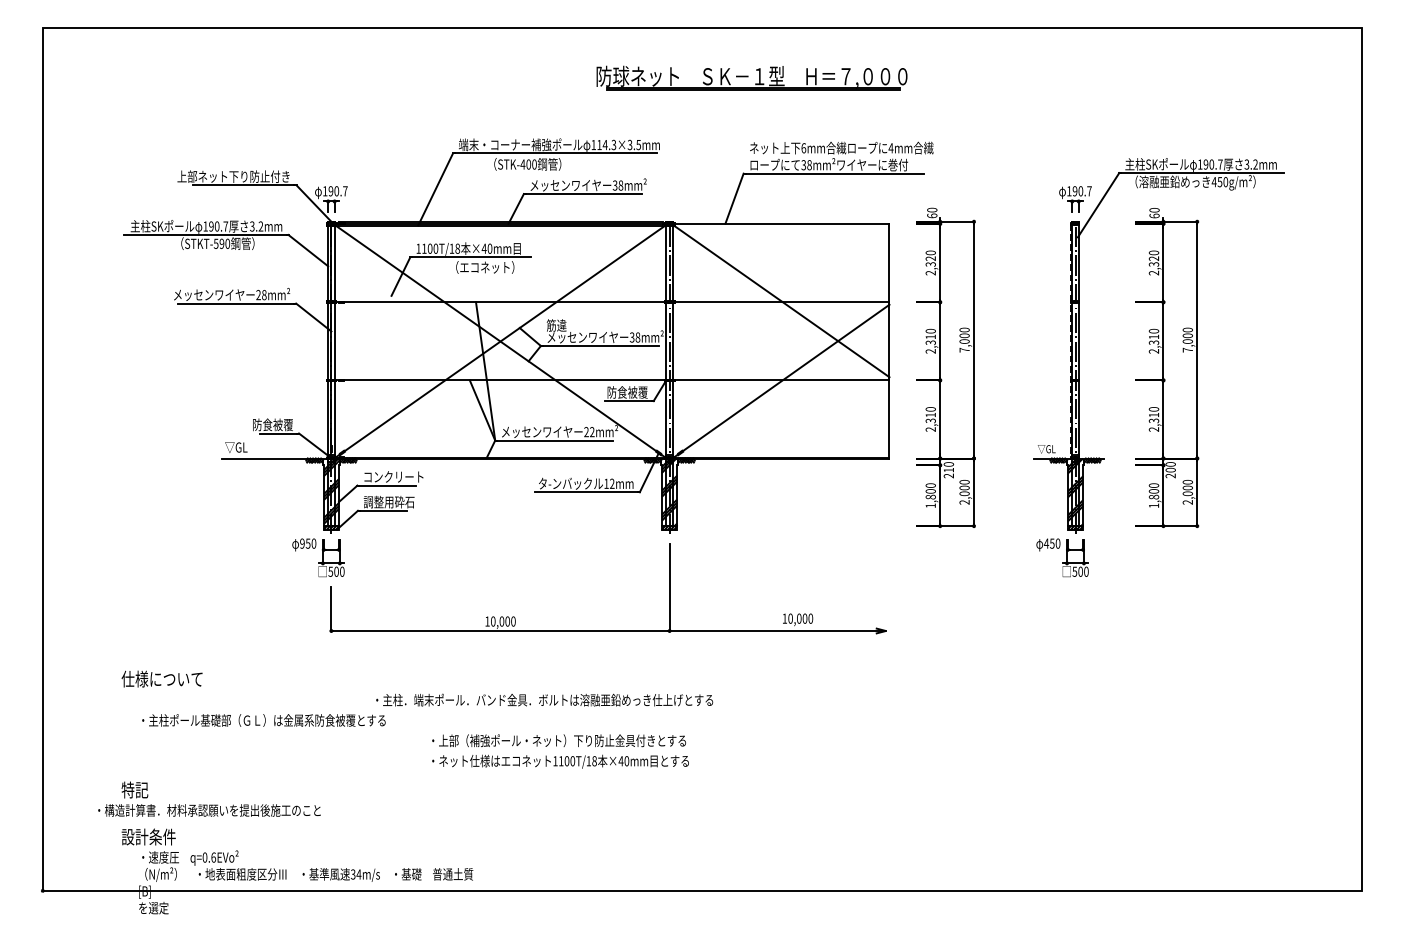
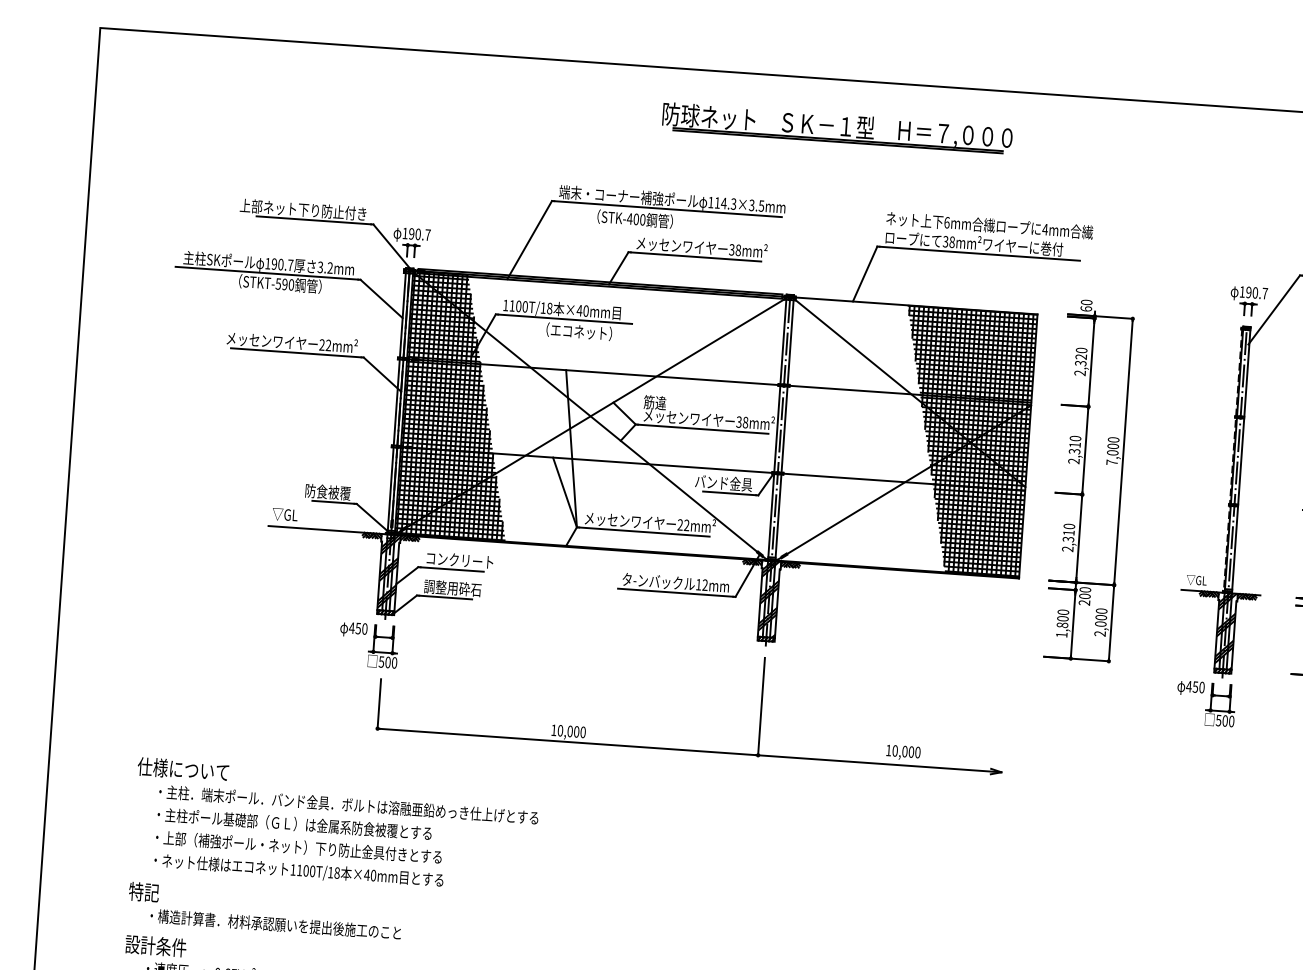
part: (751, 77) -> (836, 127), moved
text: (264, 295) -> (328, 345), 28mm² -> 22mm²
hatch: (383, 340) -> (459, 405), added
hatch: (831, 340) -> (963, 441), added
text: (622, 392) -> (723, 483), 防食被覆 -> バンド金具
text: (948, 469) -> (1084, 595), 210 -> 200
text: (301, 543) -> (350, 627), 950 -> 450
text: (544, 699) -> (348, 804), moved
text: (560, 751) -> (299, 859), moved
text: (209, 810) -> (275, 924), moved

